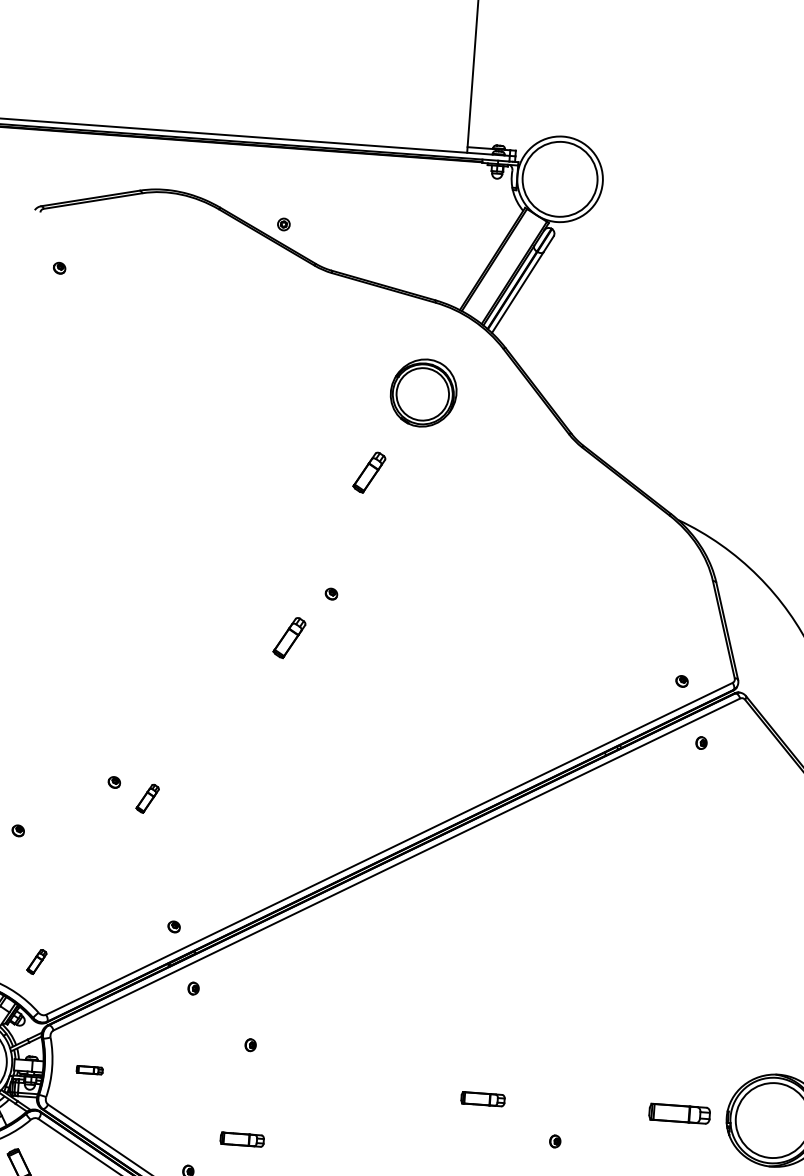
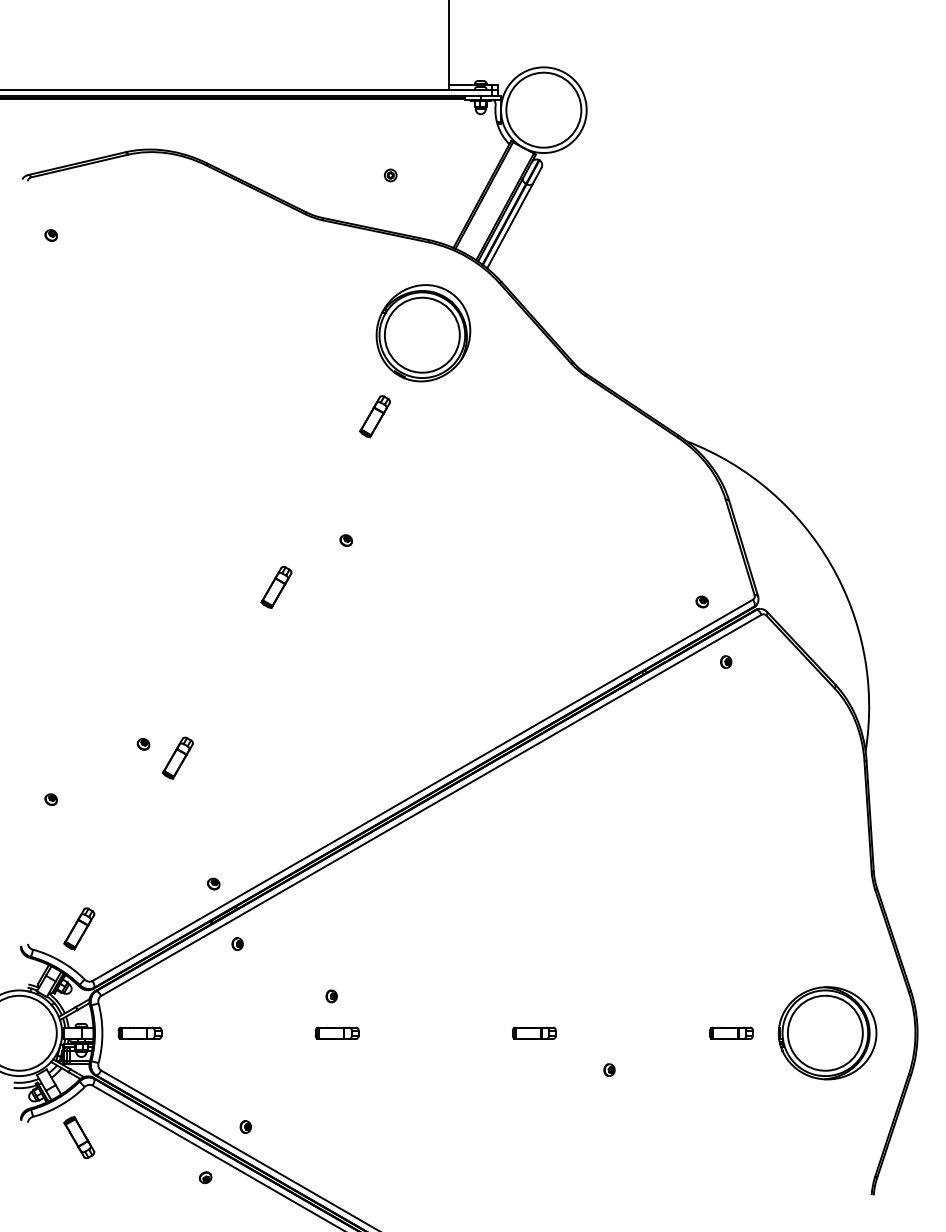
part: (283, 224) -> (390, 175), moved
part: (423, 393) -> (423, 333), size x1.43
part: (289, 638) -> (276, 587), moved
part: (147, 798) -> (177, 757), size x1.43
part: (37, 961) -> (79, 928), size x1.67
part: (250, 1045) -> (331, 996), moved
part: (89, 1069) -> (139, 1032), size x1.67
part: (679, 1112) -> (731, 1032), size x0.71
part: (241, 1138) -> (336, 1032), moved

